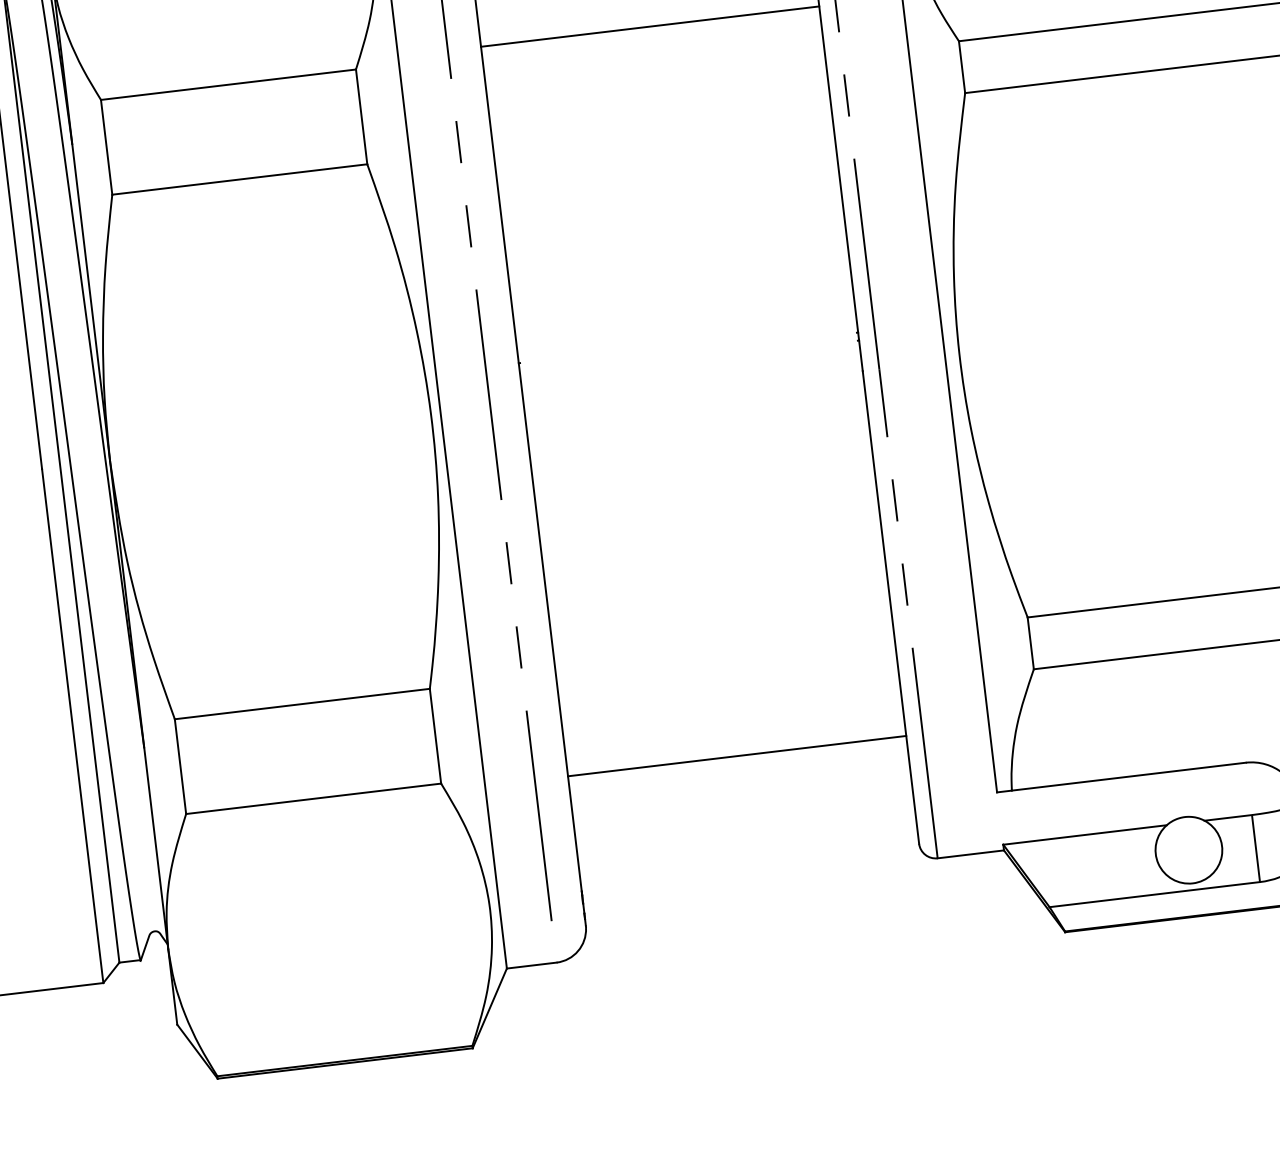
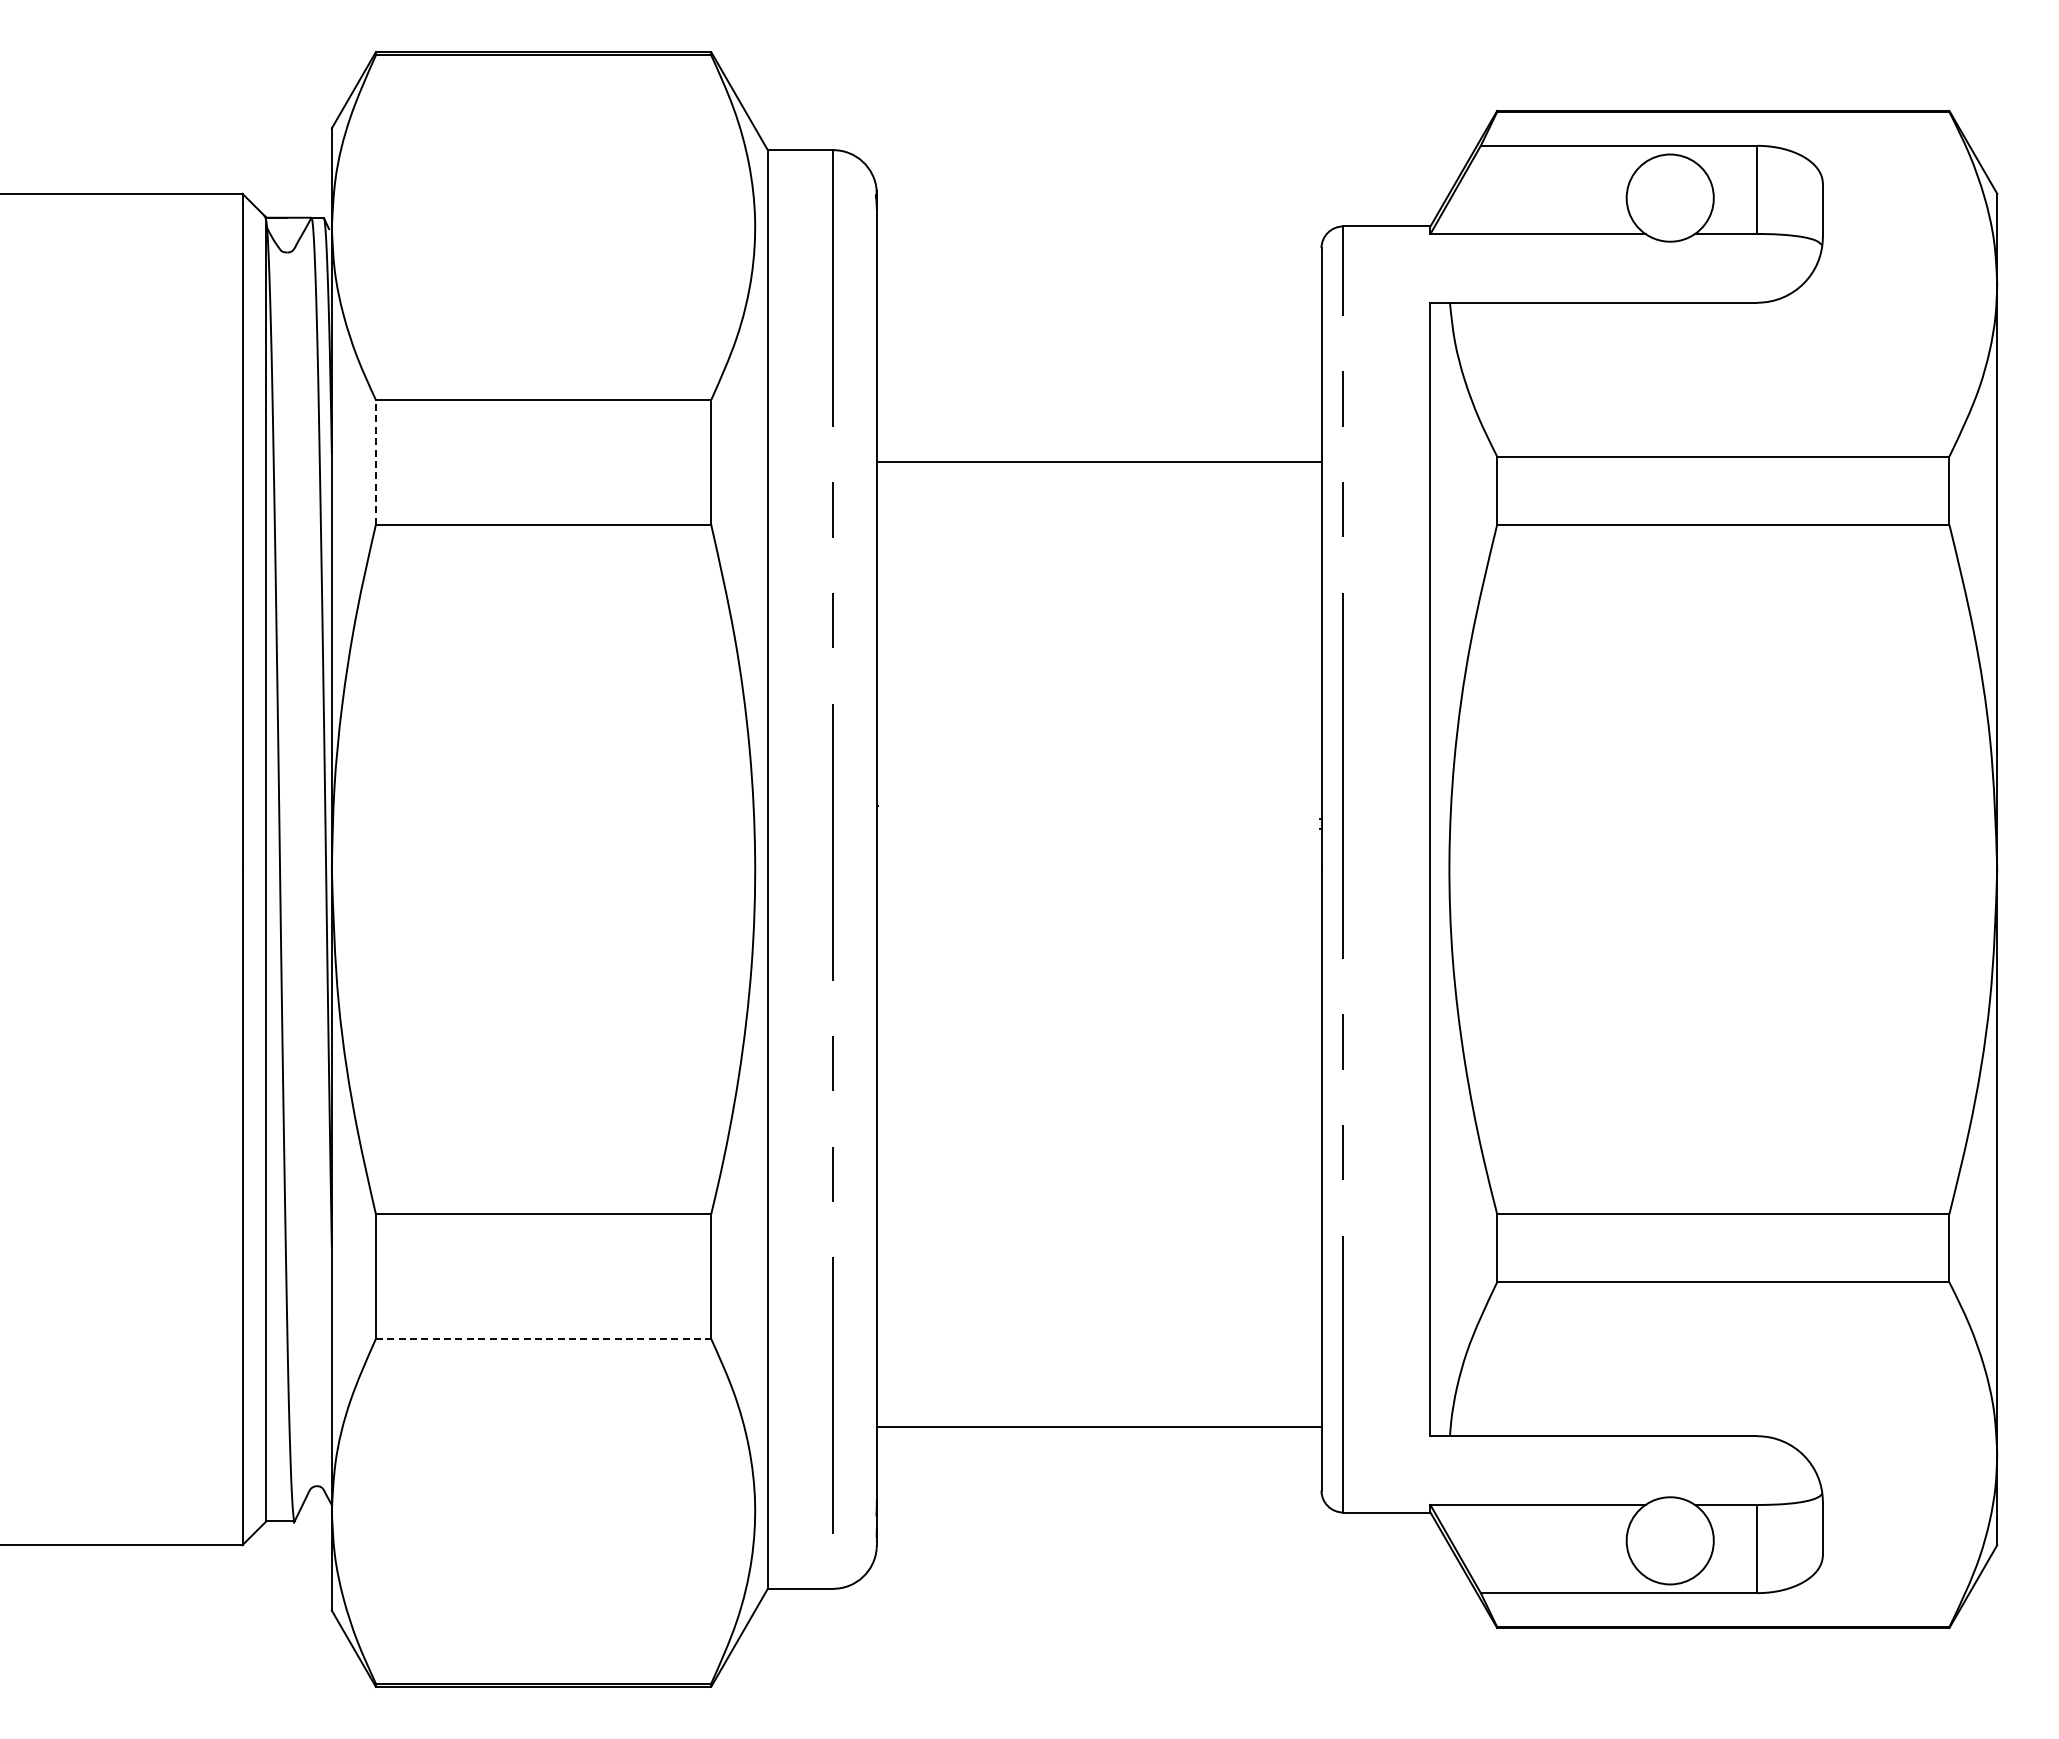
line: (649, 26) -> (1098, 461), moved
line: (106, 146) -> (375, 461), solid -> dashed
line: (736, 756) -> (1098, 1427), moved
line: (313, 798) -> (543, 1338), solid -> dashed

